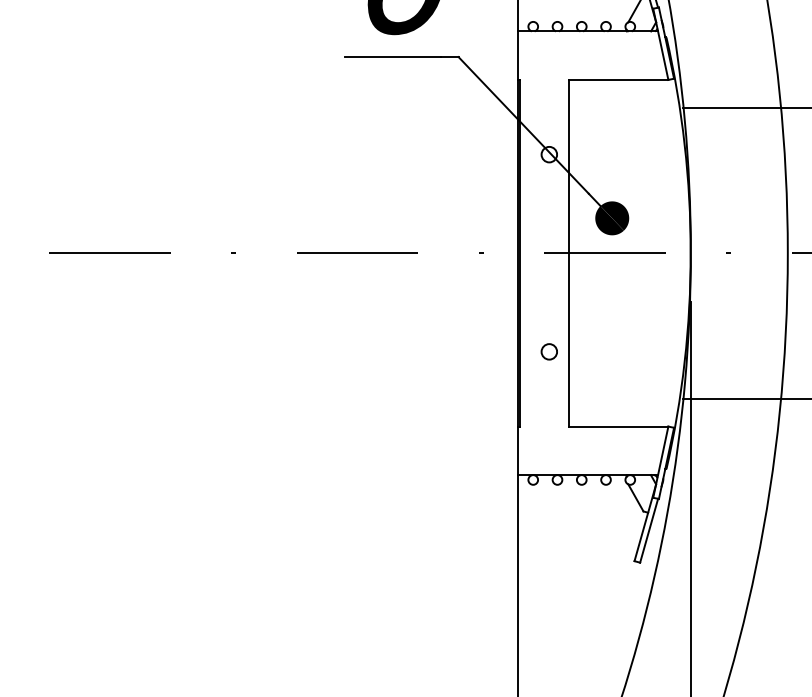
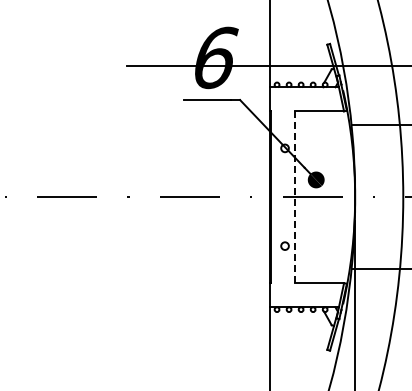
line: (568, 253) -> (294, 197), solid -> dashed

